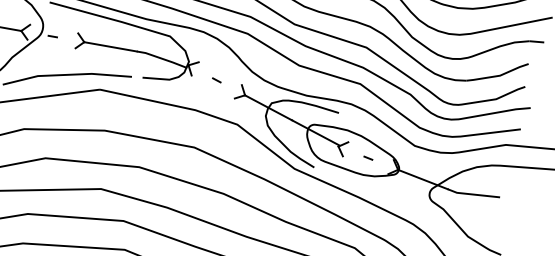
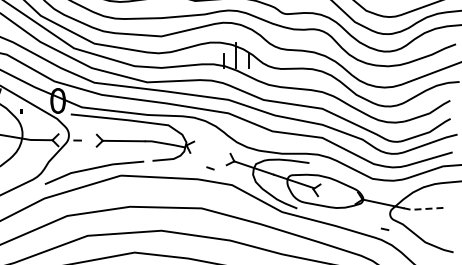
line: (216, 80) -> (210, 168), moved
line: (367, 157) -> (384, 228), moved
line: (472, 194) -> (423, 209), solid -> dashed

